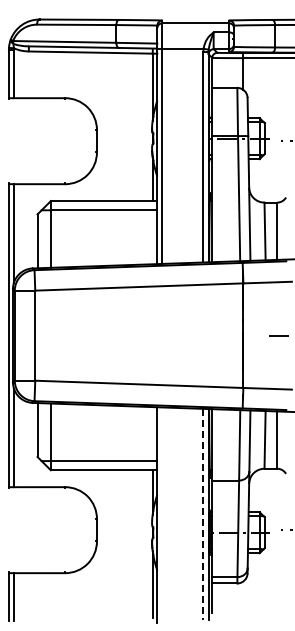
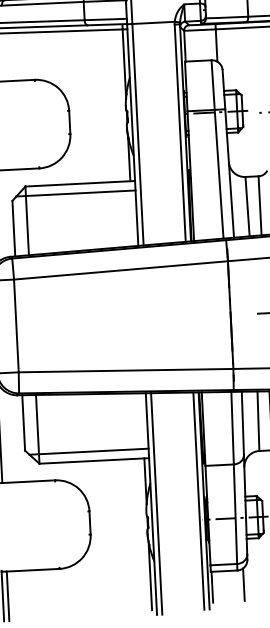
line: (162, 514) -> (156, 503), added
line: (203, 514) -> (198, 501), dashed -> solid
line: (242, 597) -> (243, 584), added

